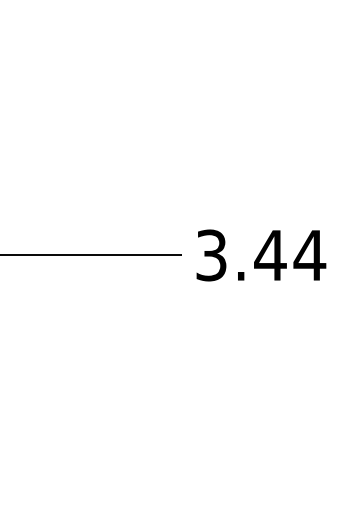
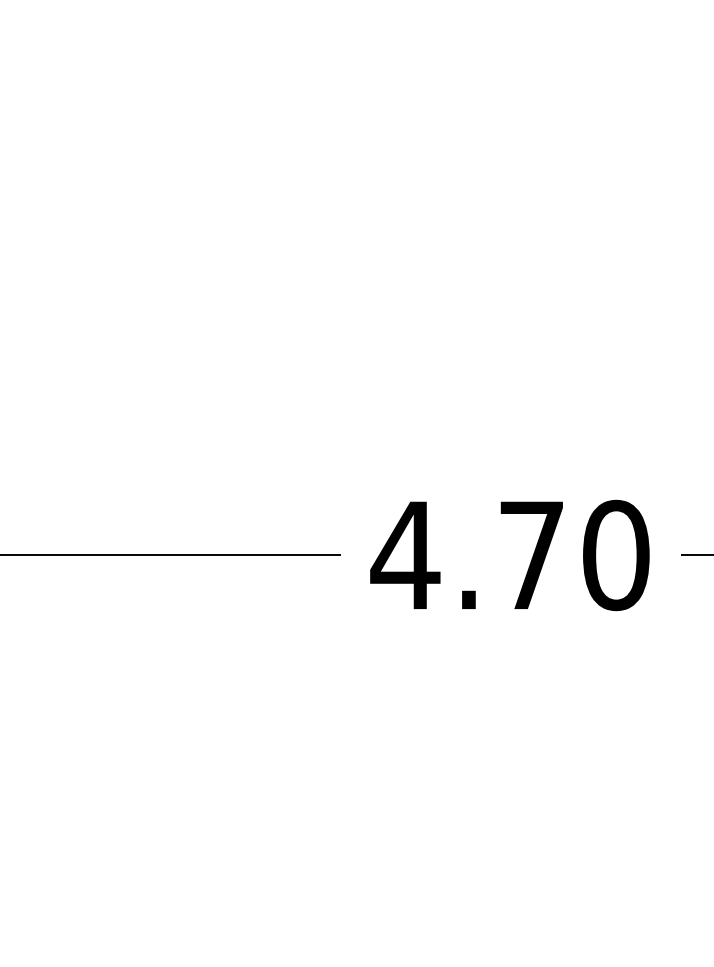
text: (260, 255) -> (510, 555), 3.44 -> 4.70

